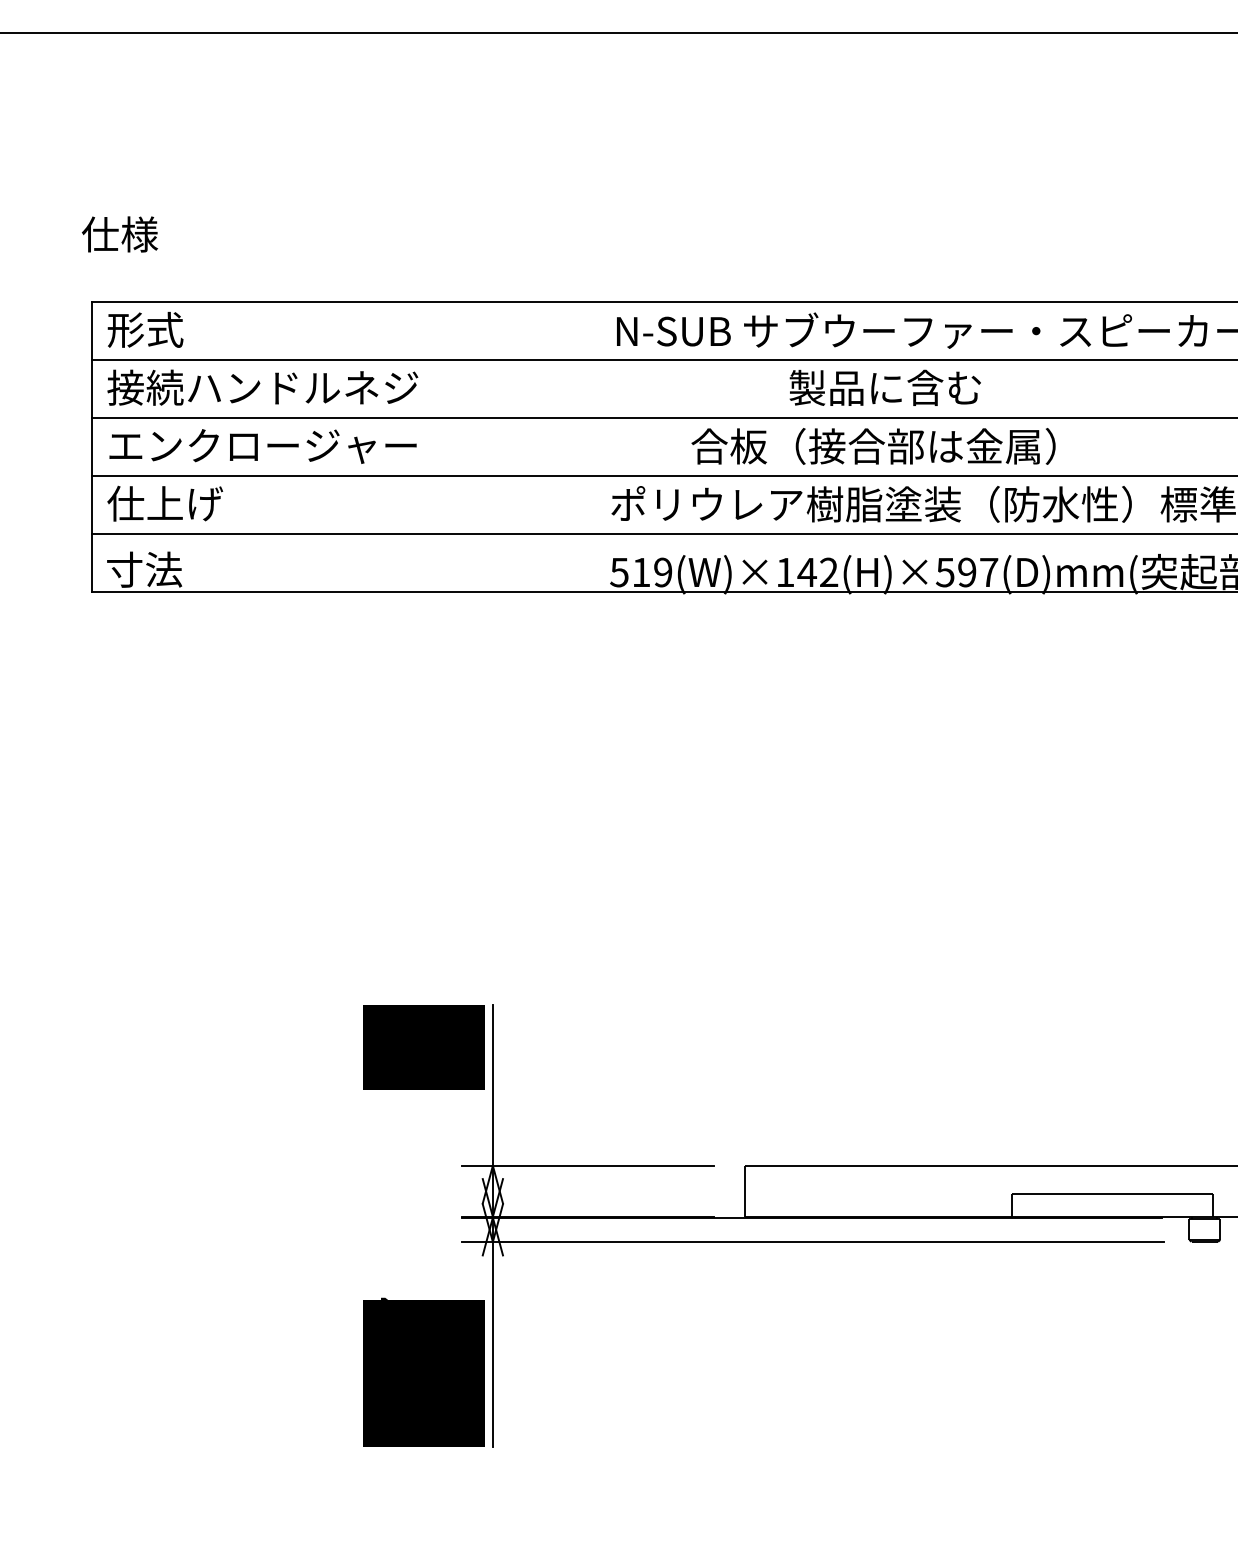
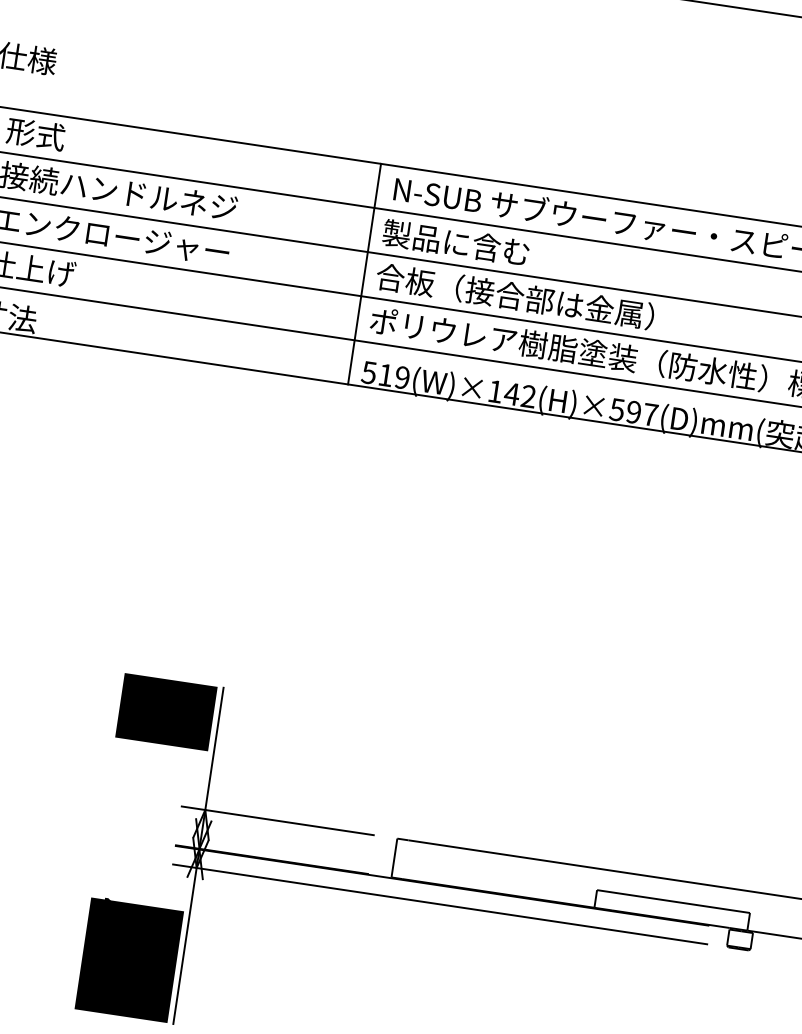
text: (884, 387) -> (455, 242), moved
line: (594, 446) -> (364, 274), added
text: (873, 446) -> (515, 296), moved

